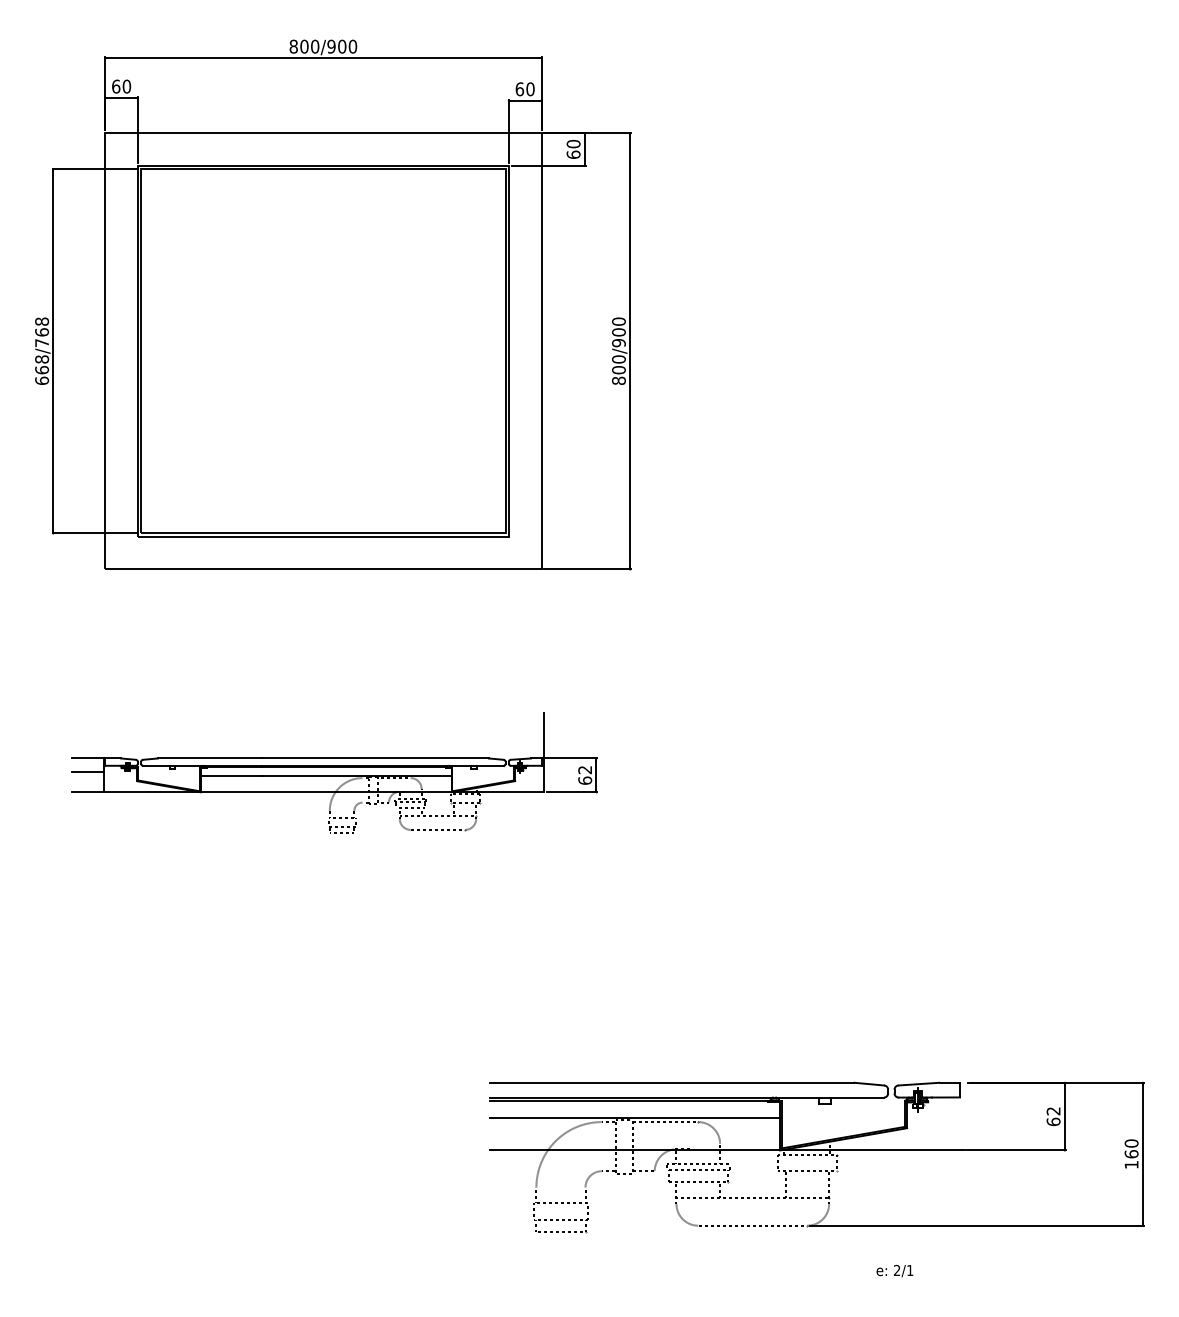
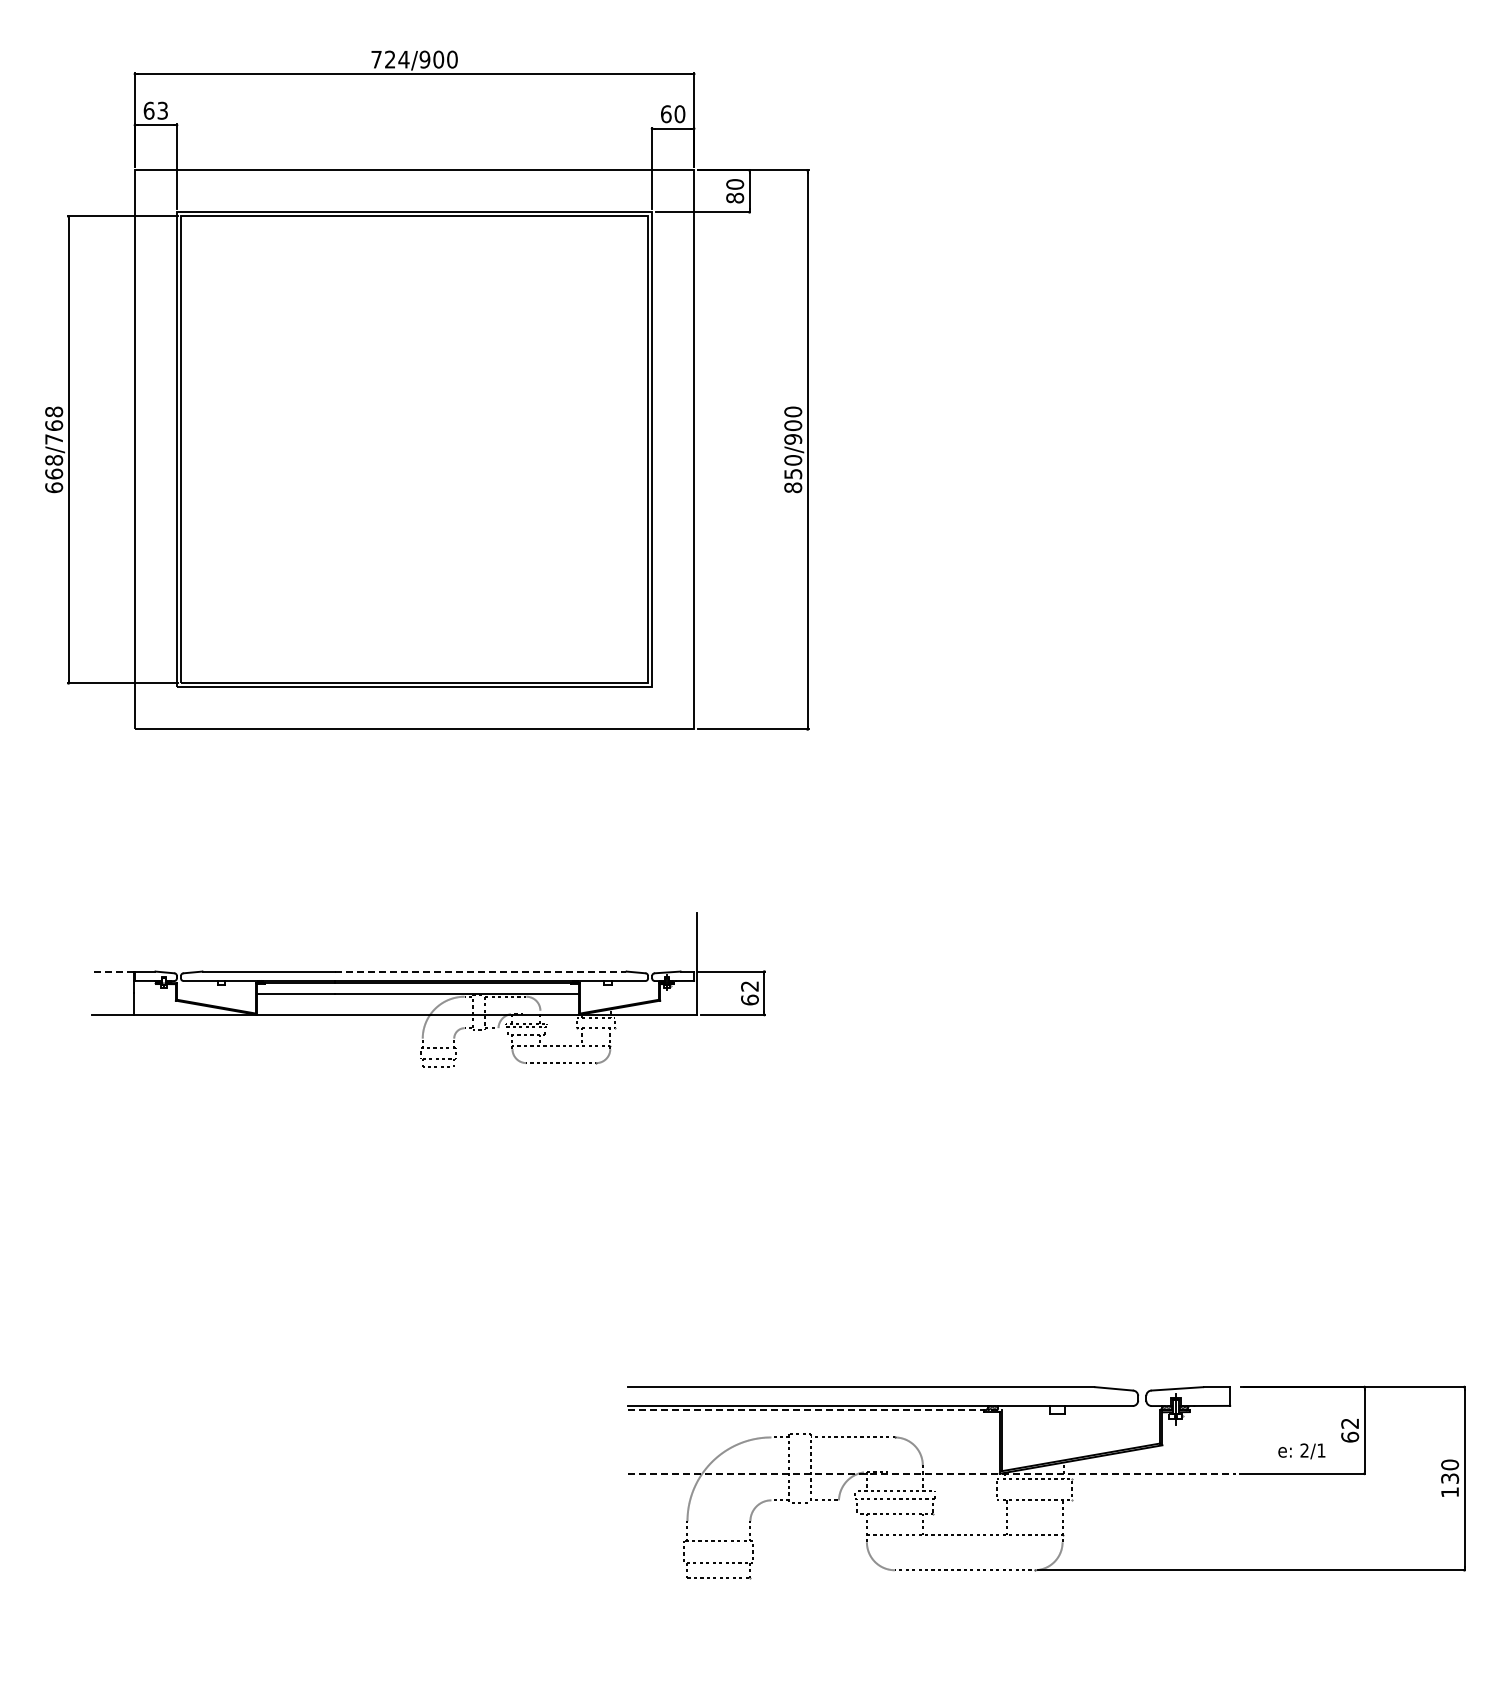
text: (304, 46) -> (390, 59), 800/900 -> 724/900
text: (126, 86) -> (162, 110), 60 -> 63
text: (573, 154) -> (734, 197), 60 -> 80
text: (619, 369) -> (793, 473), 800/900 -> 850/900
line: (88, 758) -> (113, 971), solid -> dashed
line: (375, 758) -> (481, 971), solid -> dashed
line: (87, 771) -> (112, 988), removed
line: (635, 1101) -> (814, 1410), solid -> dashed
line: (634, 1117) -> (813, 1431), removed
line: (727, 1150) -> (932, 1473), solid -> dashed
text: (1131, 1154) -> (1450, 1478), 160 -> 130
text: (894, 1271) -> (1301, 1451), moved

